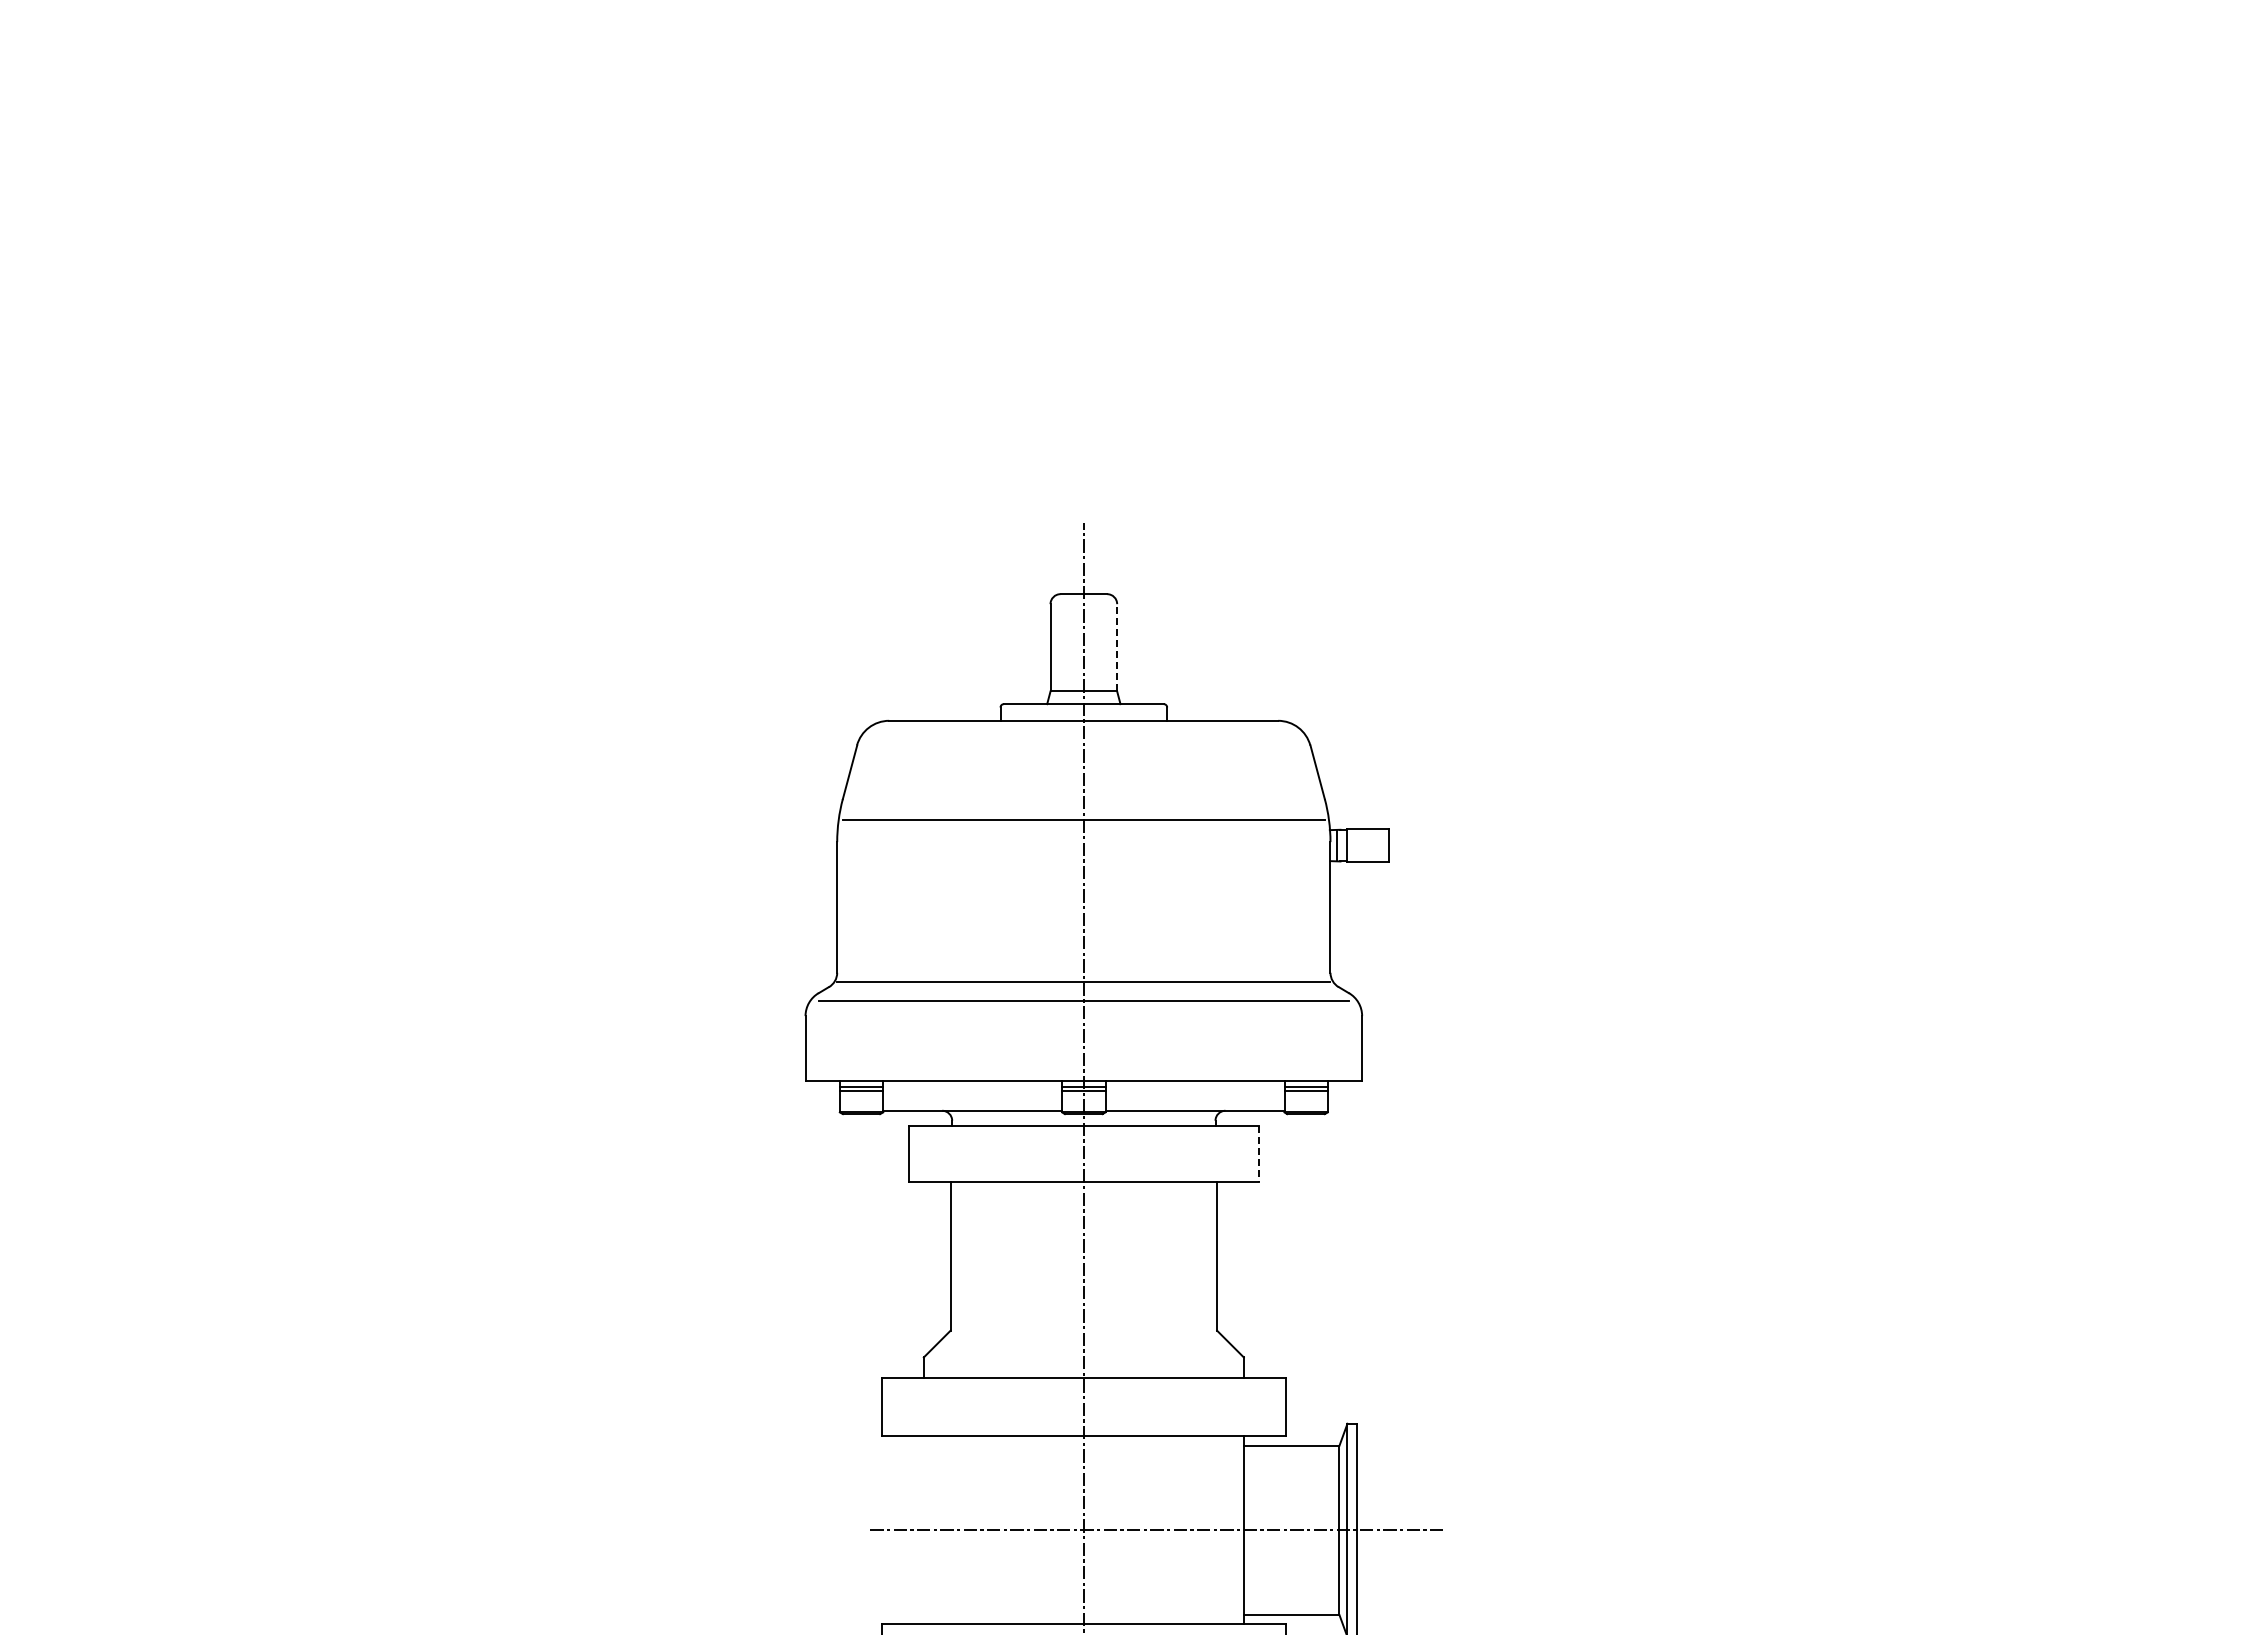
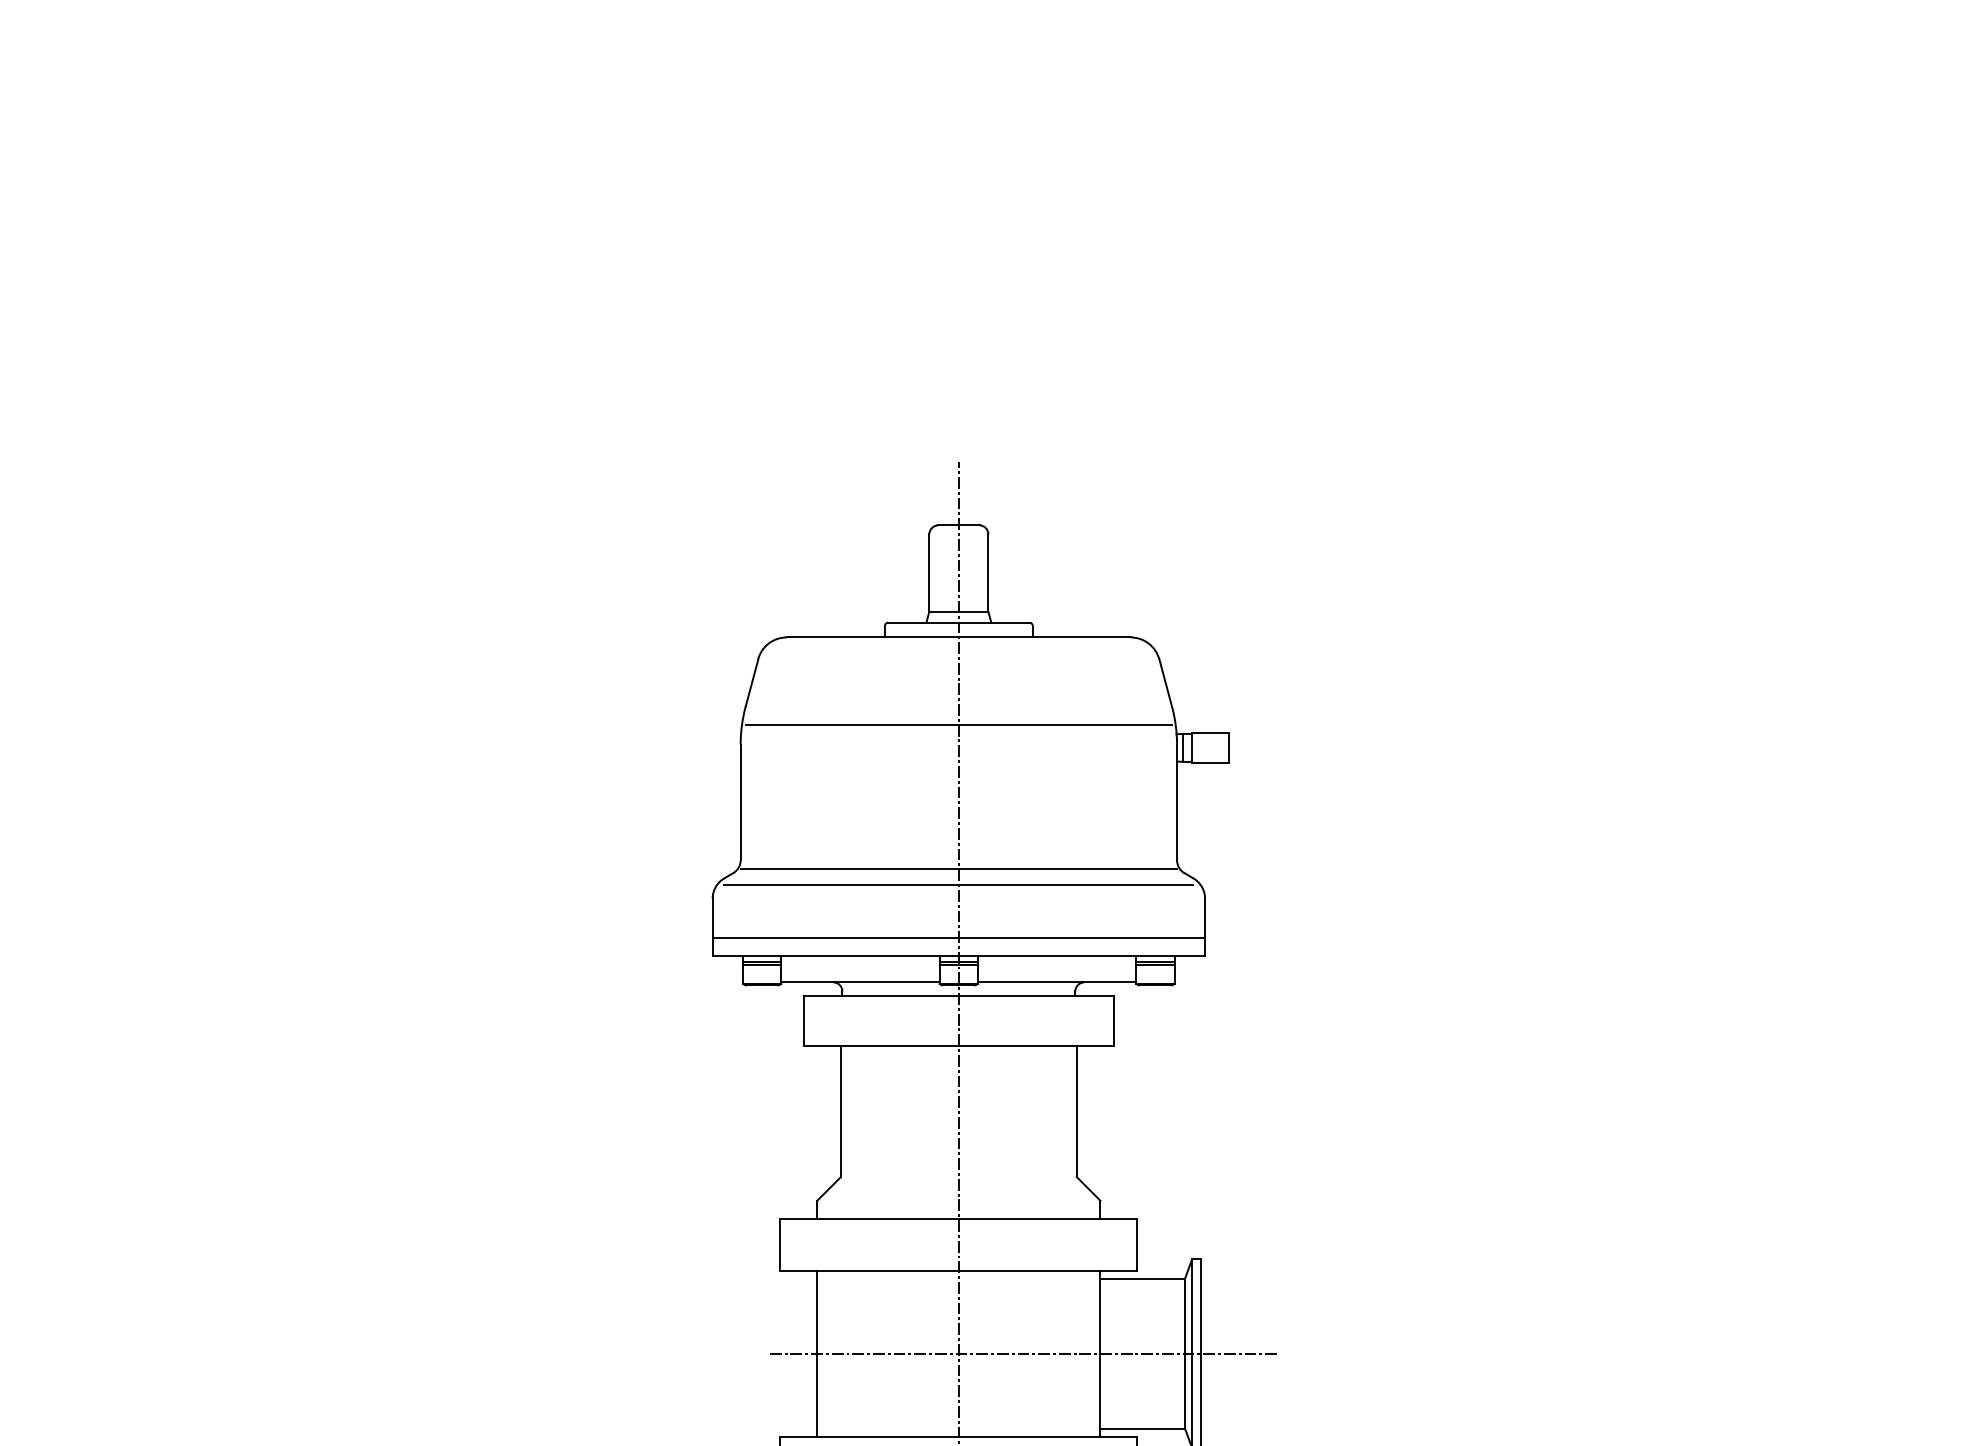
line: (1117, 647) -> (988, 572), dashed -> solid
line: (1083, 1060) -> (958, 937), added
line: (1258, 1154) -> (1113, 1021), dashed -> solid
line: (923, 1530) -> (817, 1353), added

